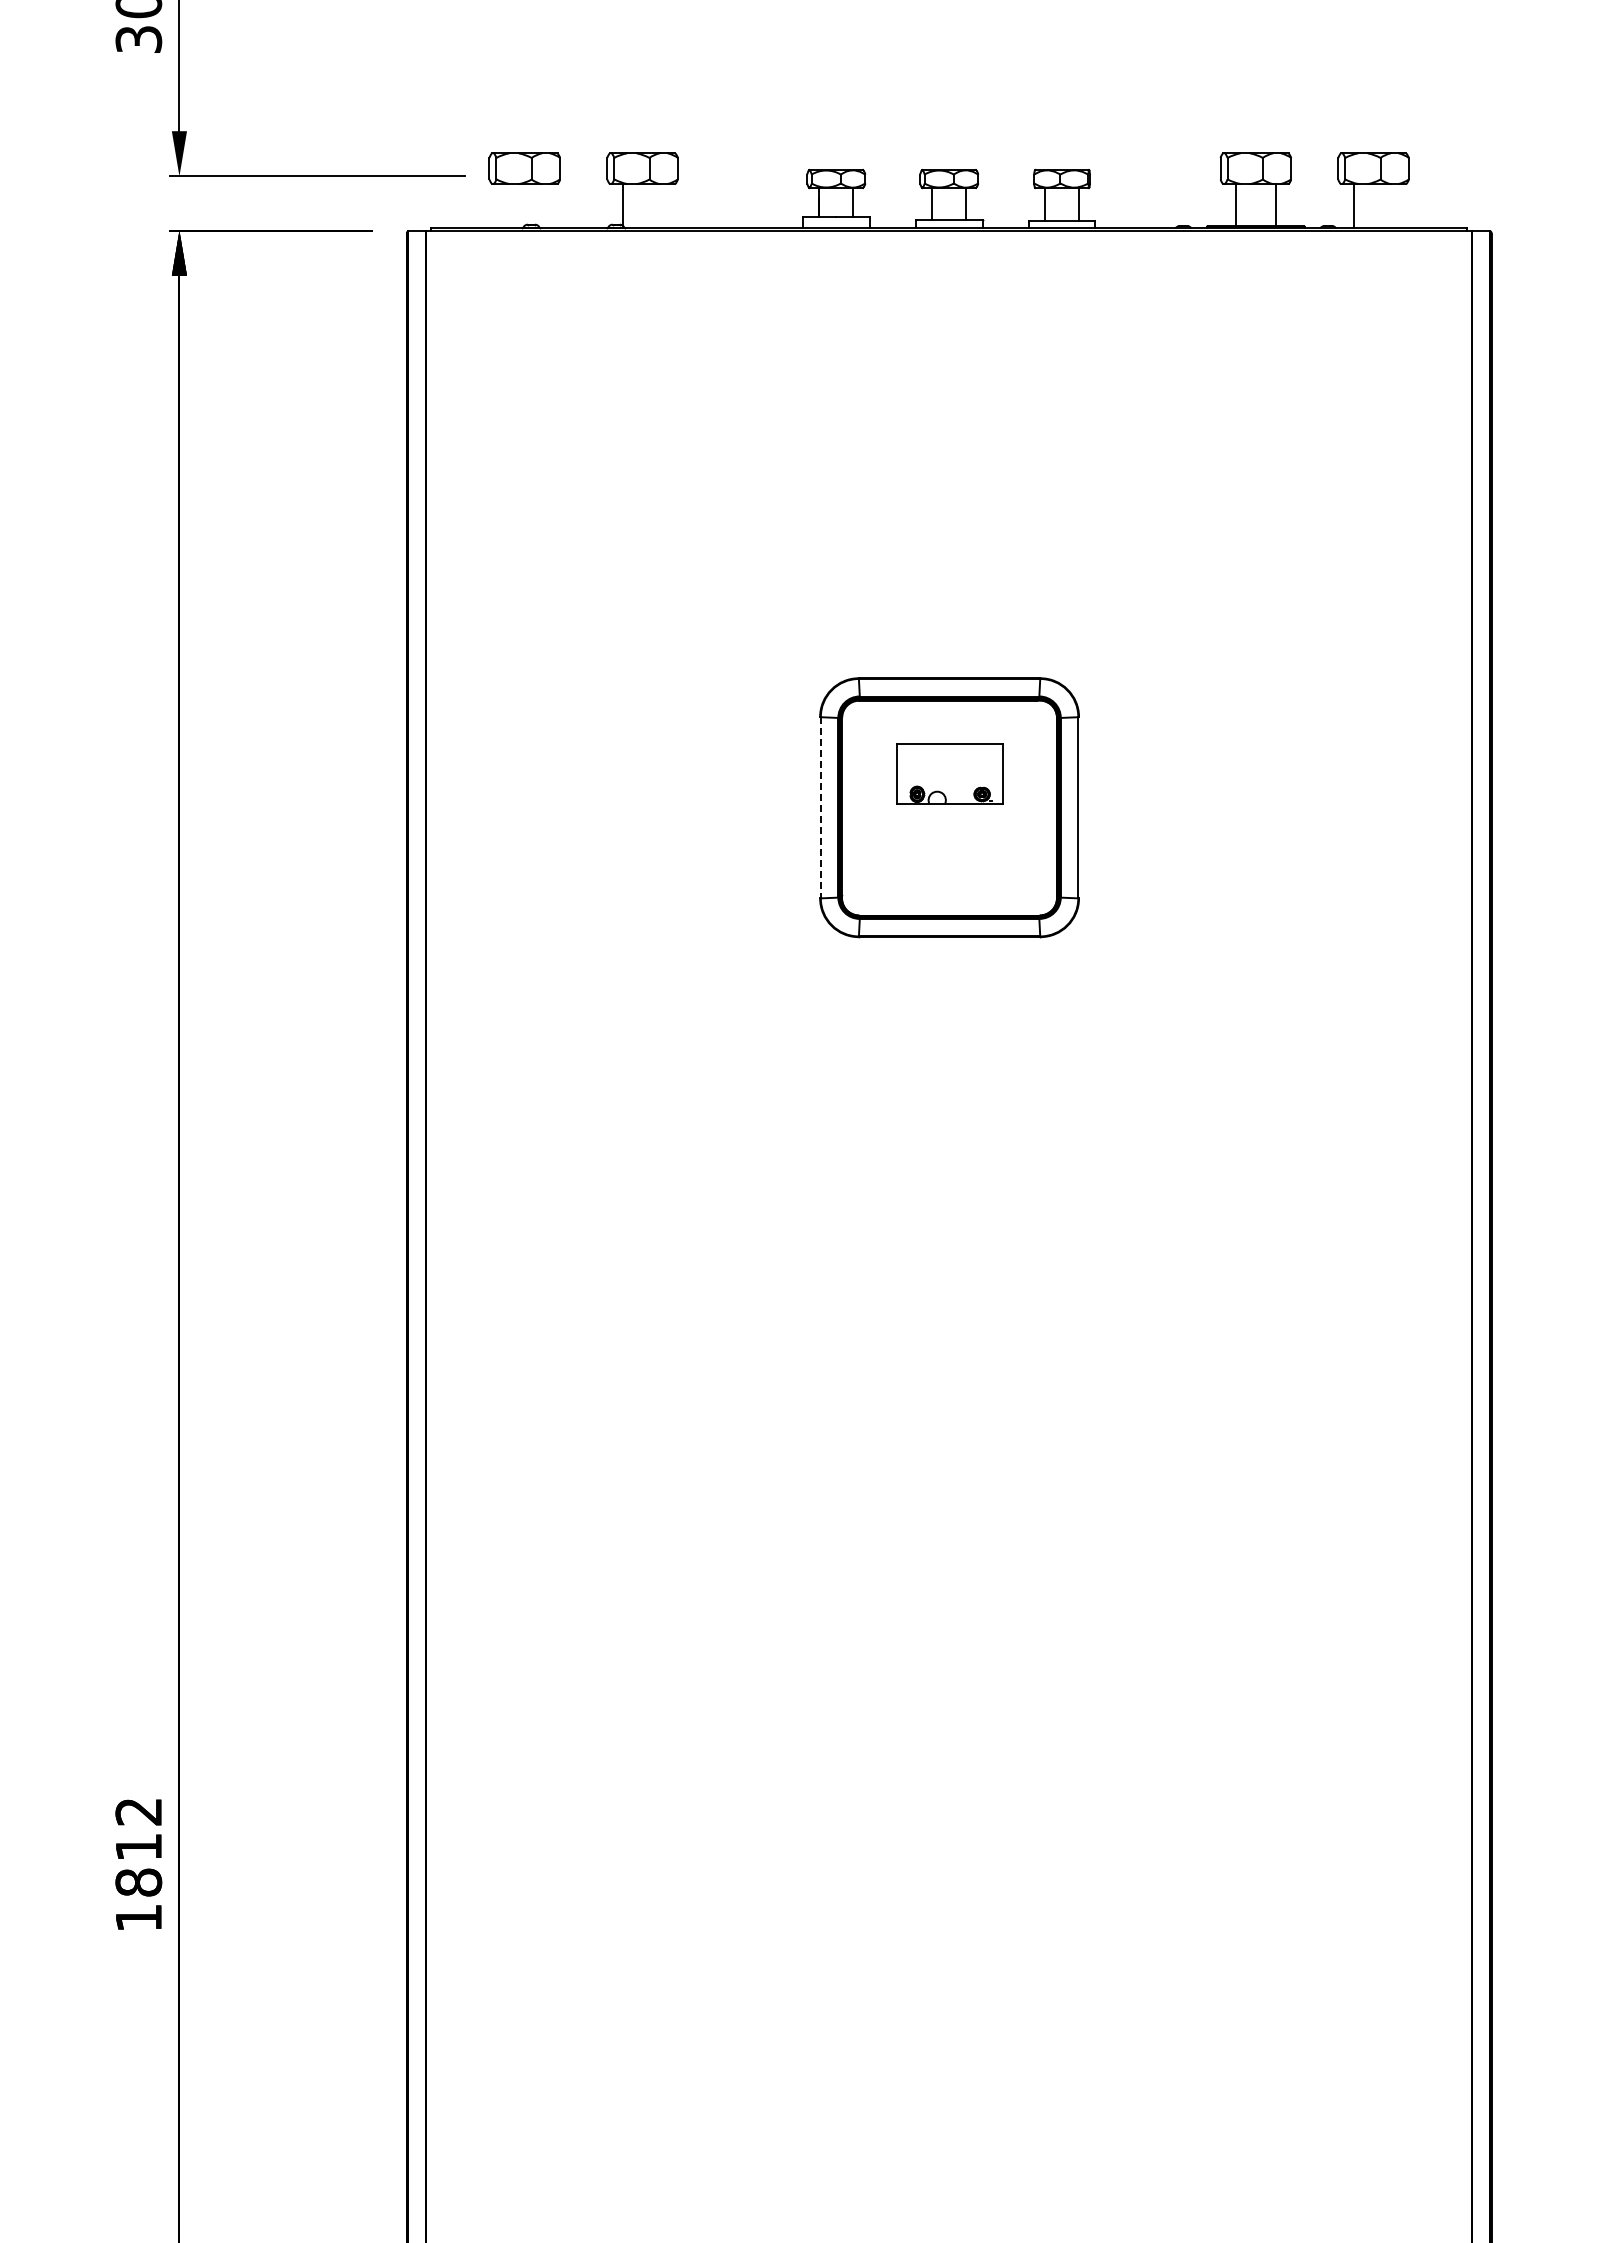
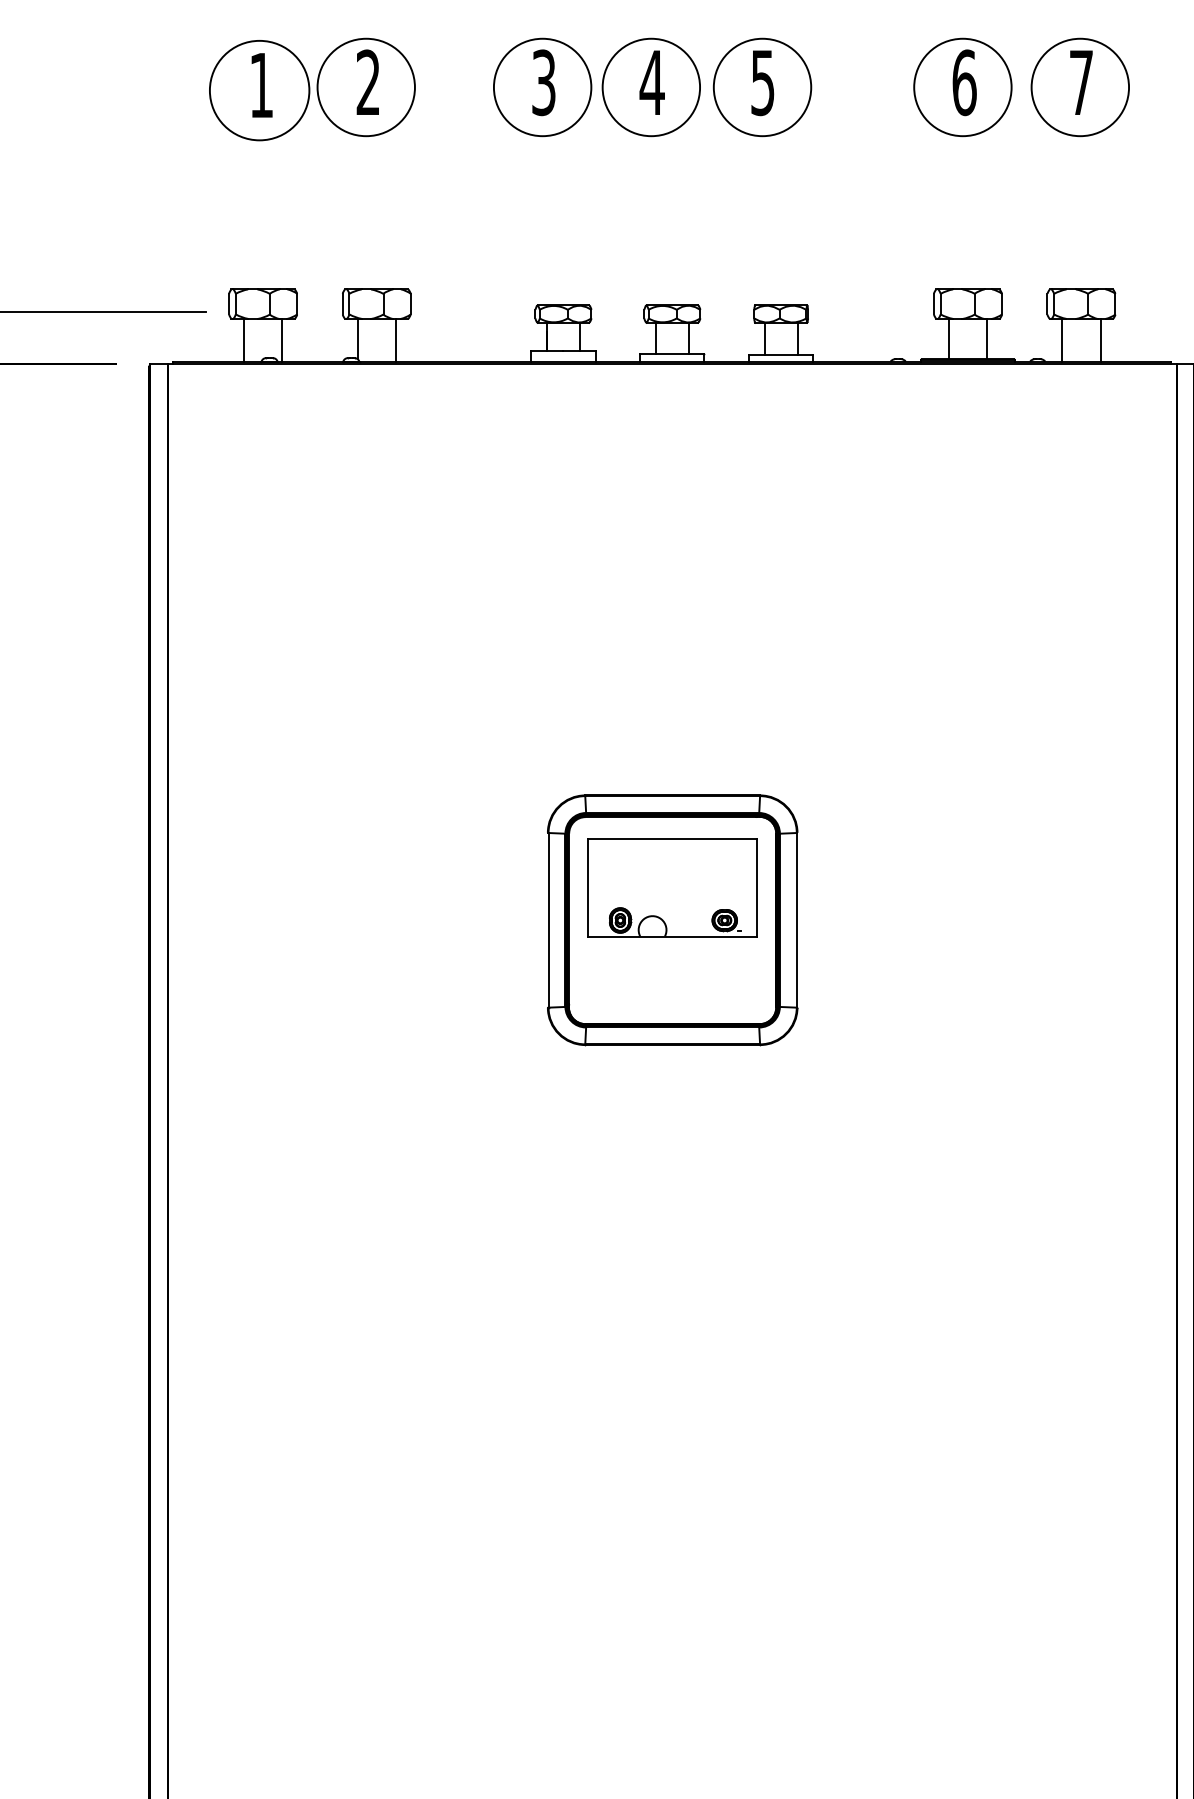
line: (504, 206) -> (243, 340), added
line: (544, 206) -> (282, 340), added
line: (662, 206) -> (395, 340), added
line: (1393, 206) -> (1100, 340), added
part: (949, 773) -> (672, 887), size x1.67
line: (820, 807) -> (548, 920), dashed -> solid

